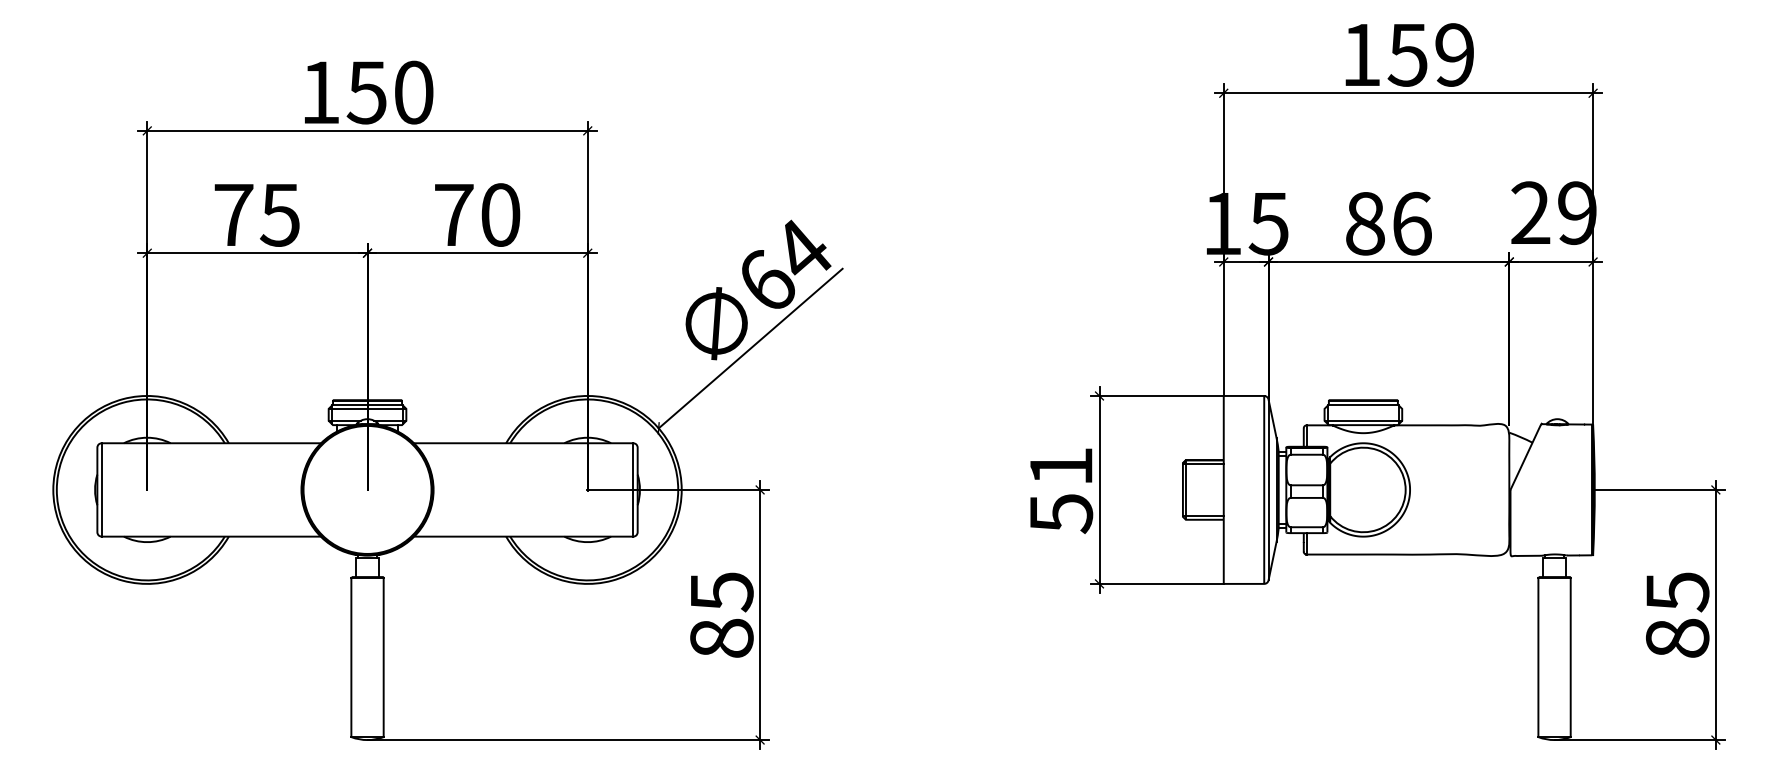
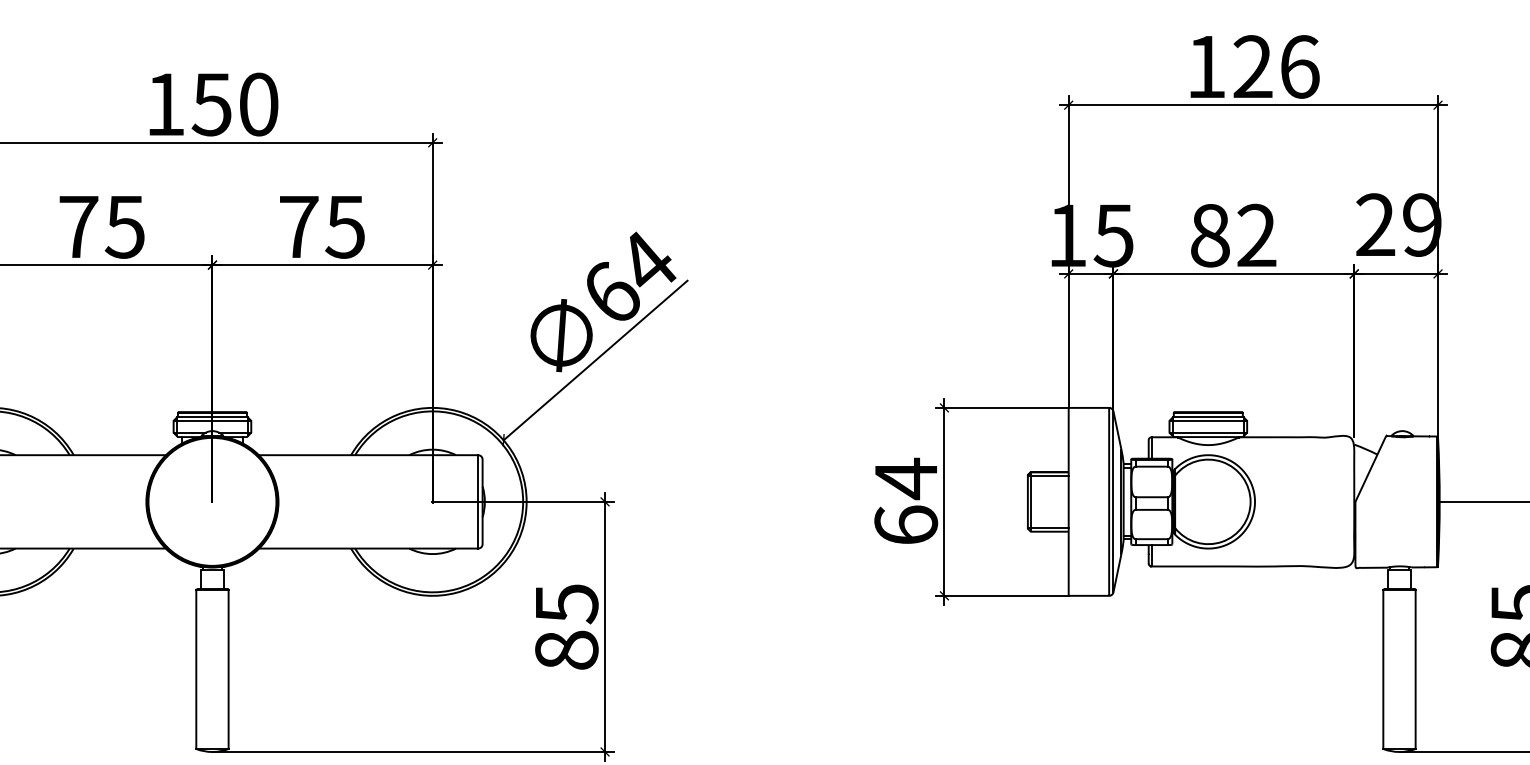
text: (1430, 54) -> (1275, 66), 159 -> 126
text: (500, 214) -> (345, 226), 70 -> 75
text: (1411, 223) -> (1256, 235), 86 -> 82
line: (1363, 408) -> (1208, 420), added
text: (1061, 489) -> (906, 501), 51 -> 64

